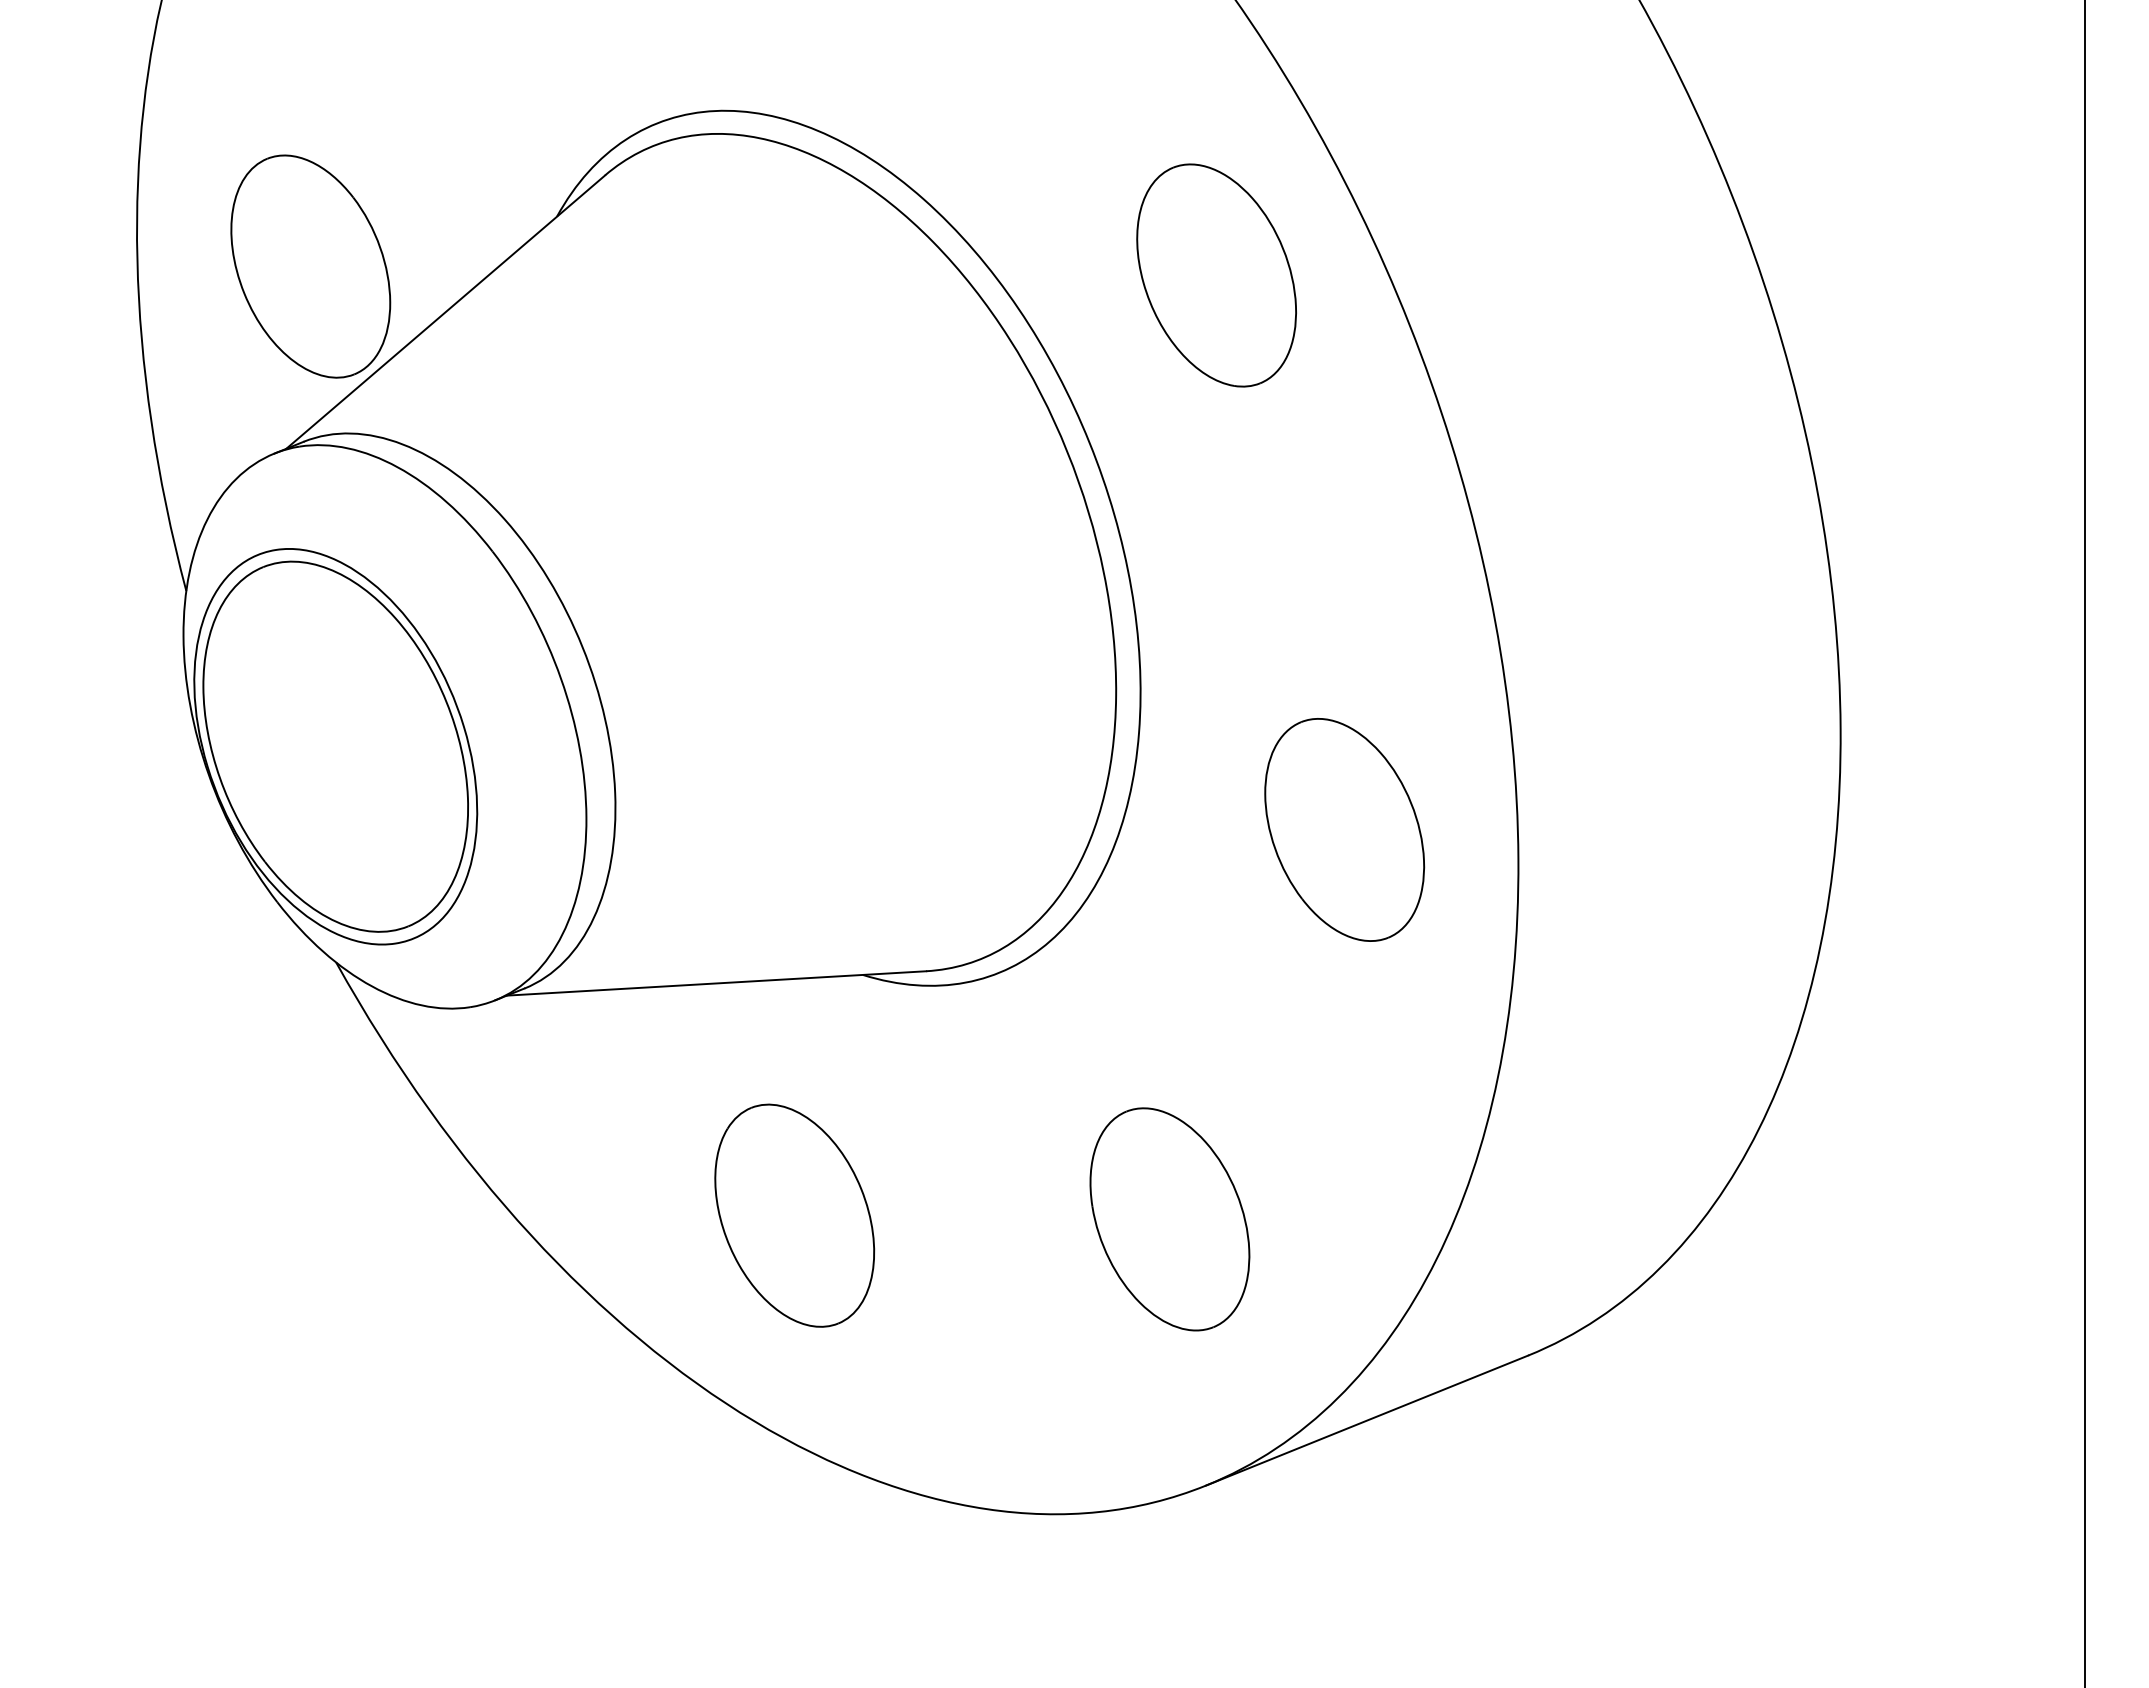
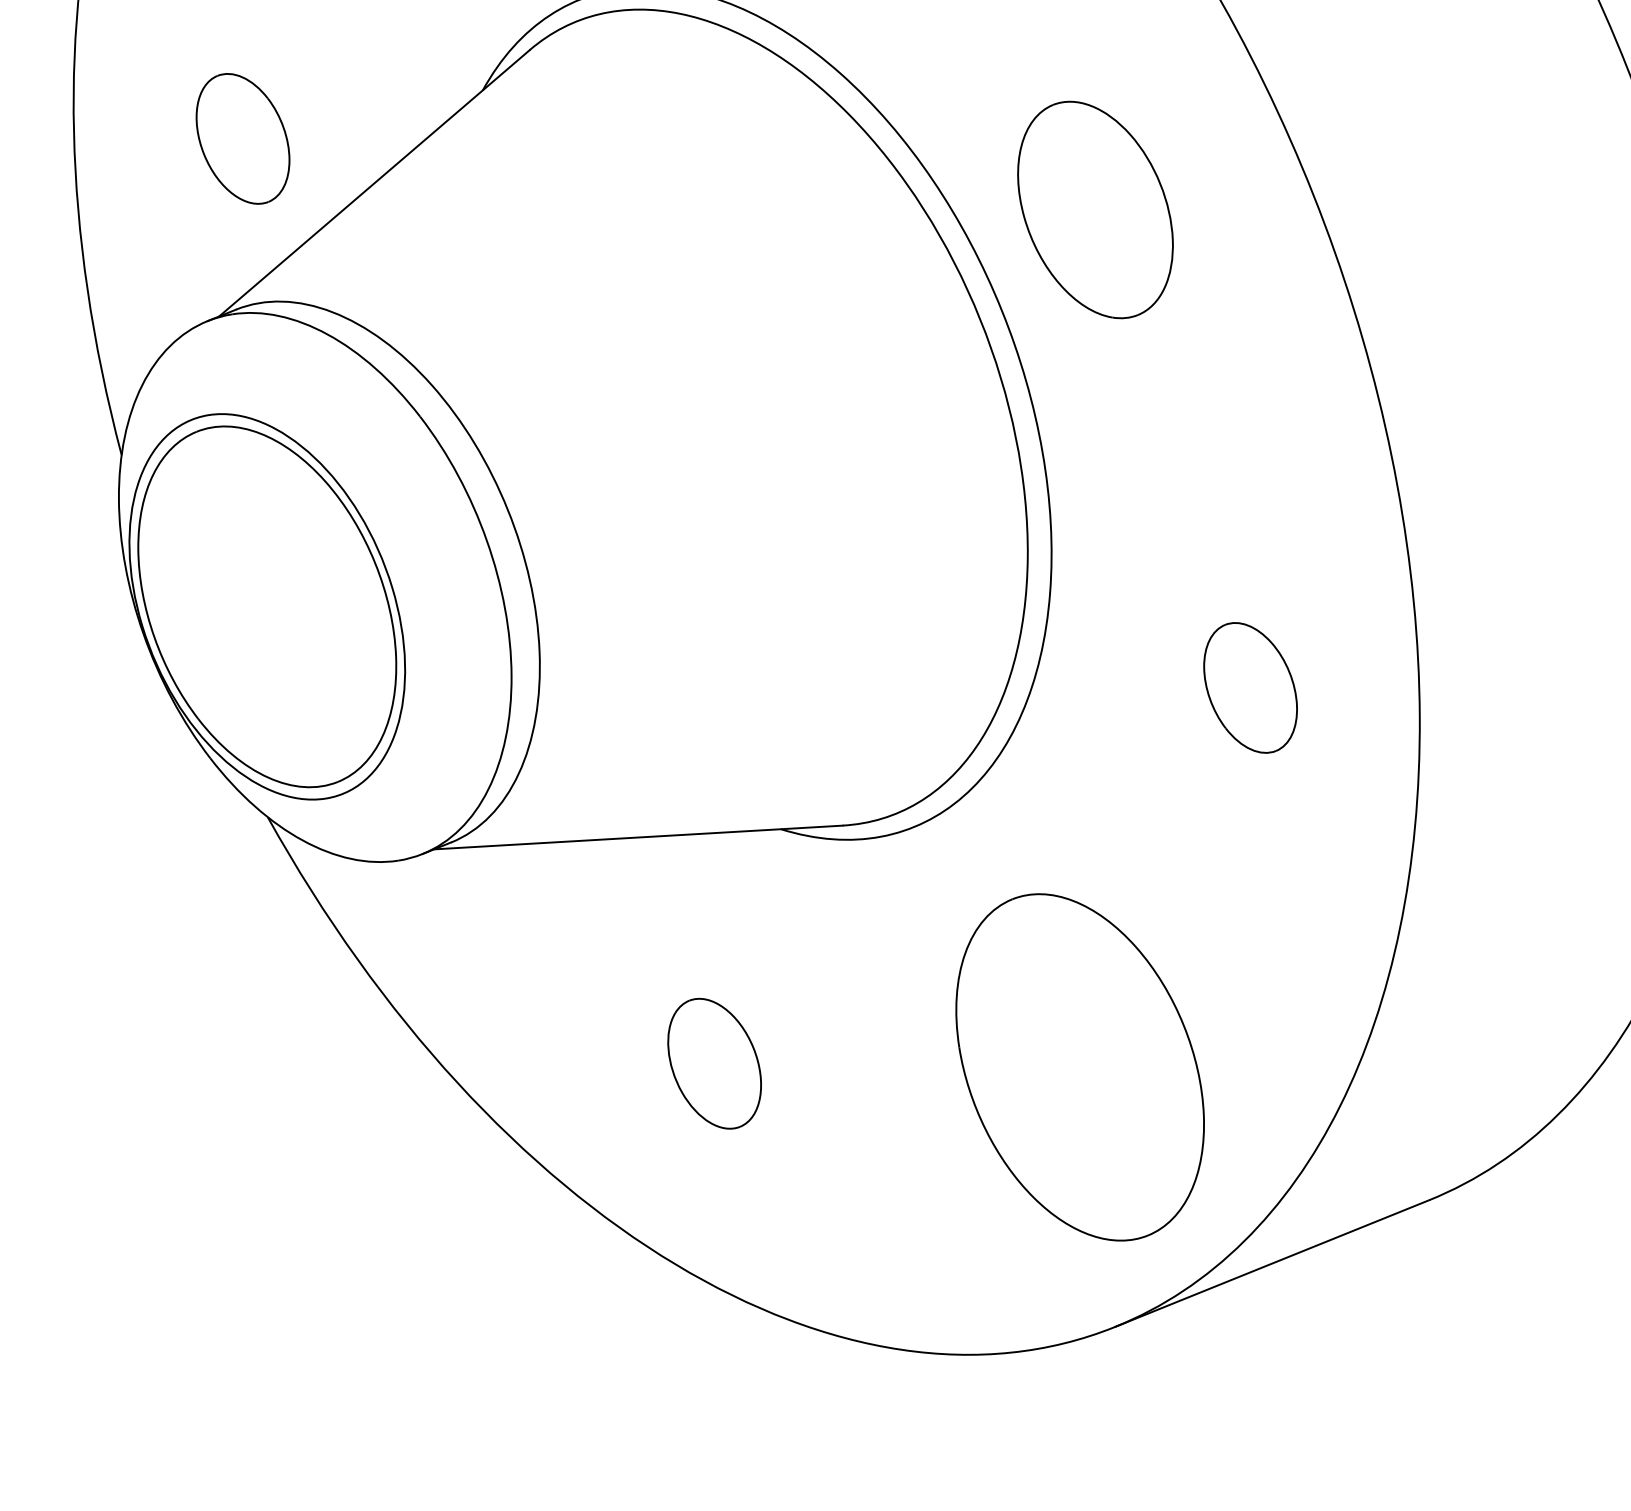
part: (310, 266) -> (242, 138), size x0.6
part: (1216, 275) -> (1095, 209), moved
part: (1344, 829) -> (1250, 687), size x0.6
part: (794, 1215) -> (714, 1063), size x0.6
part: (1169, 1219) -> (1079, 1067), size x1.6

